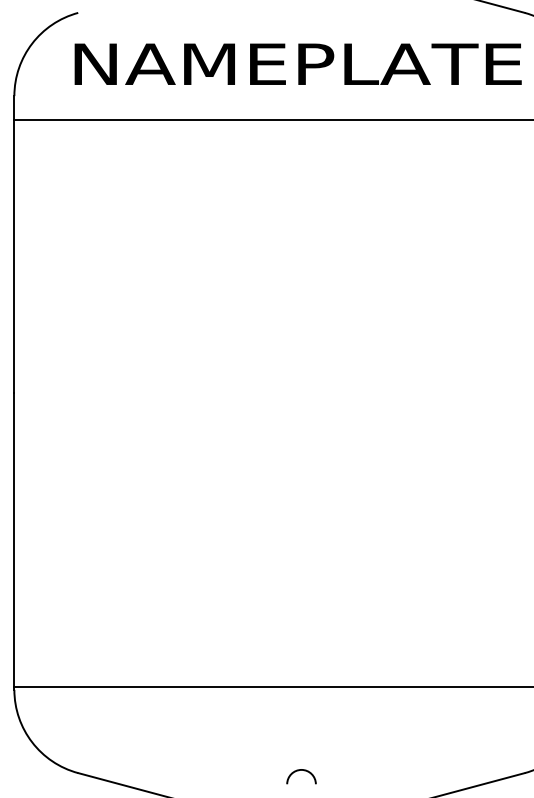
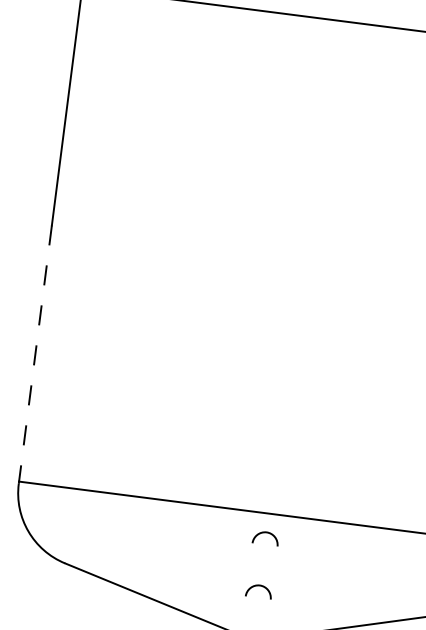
line: (14, 541) -> (35, 354), solid -> dashed
arc: (298, 710) -> (263, 533), added

